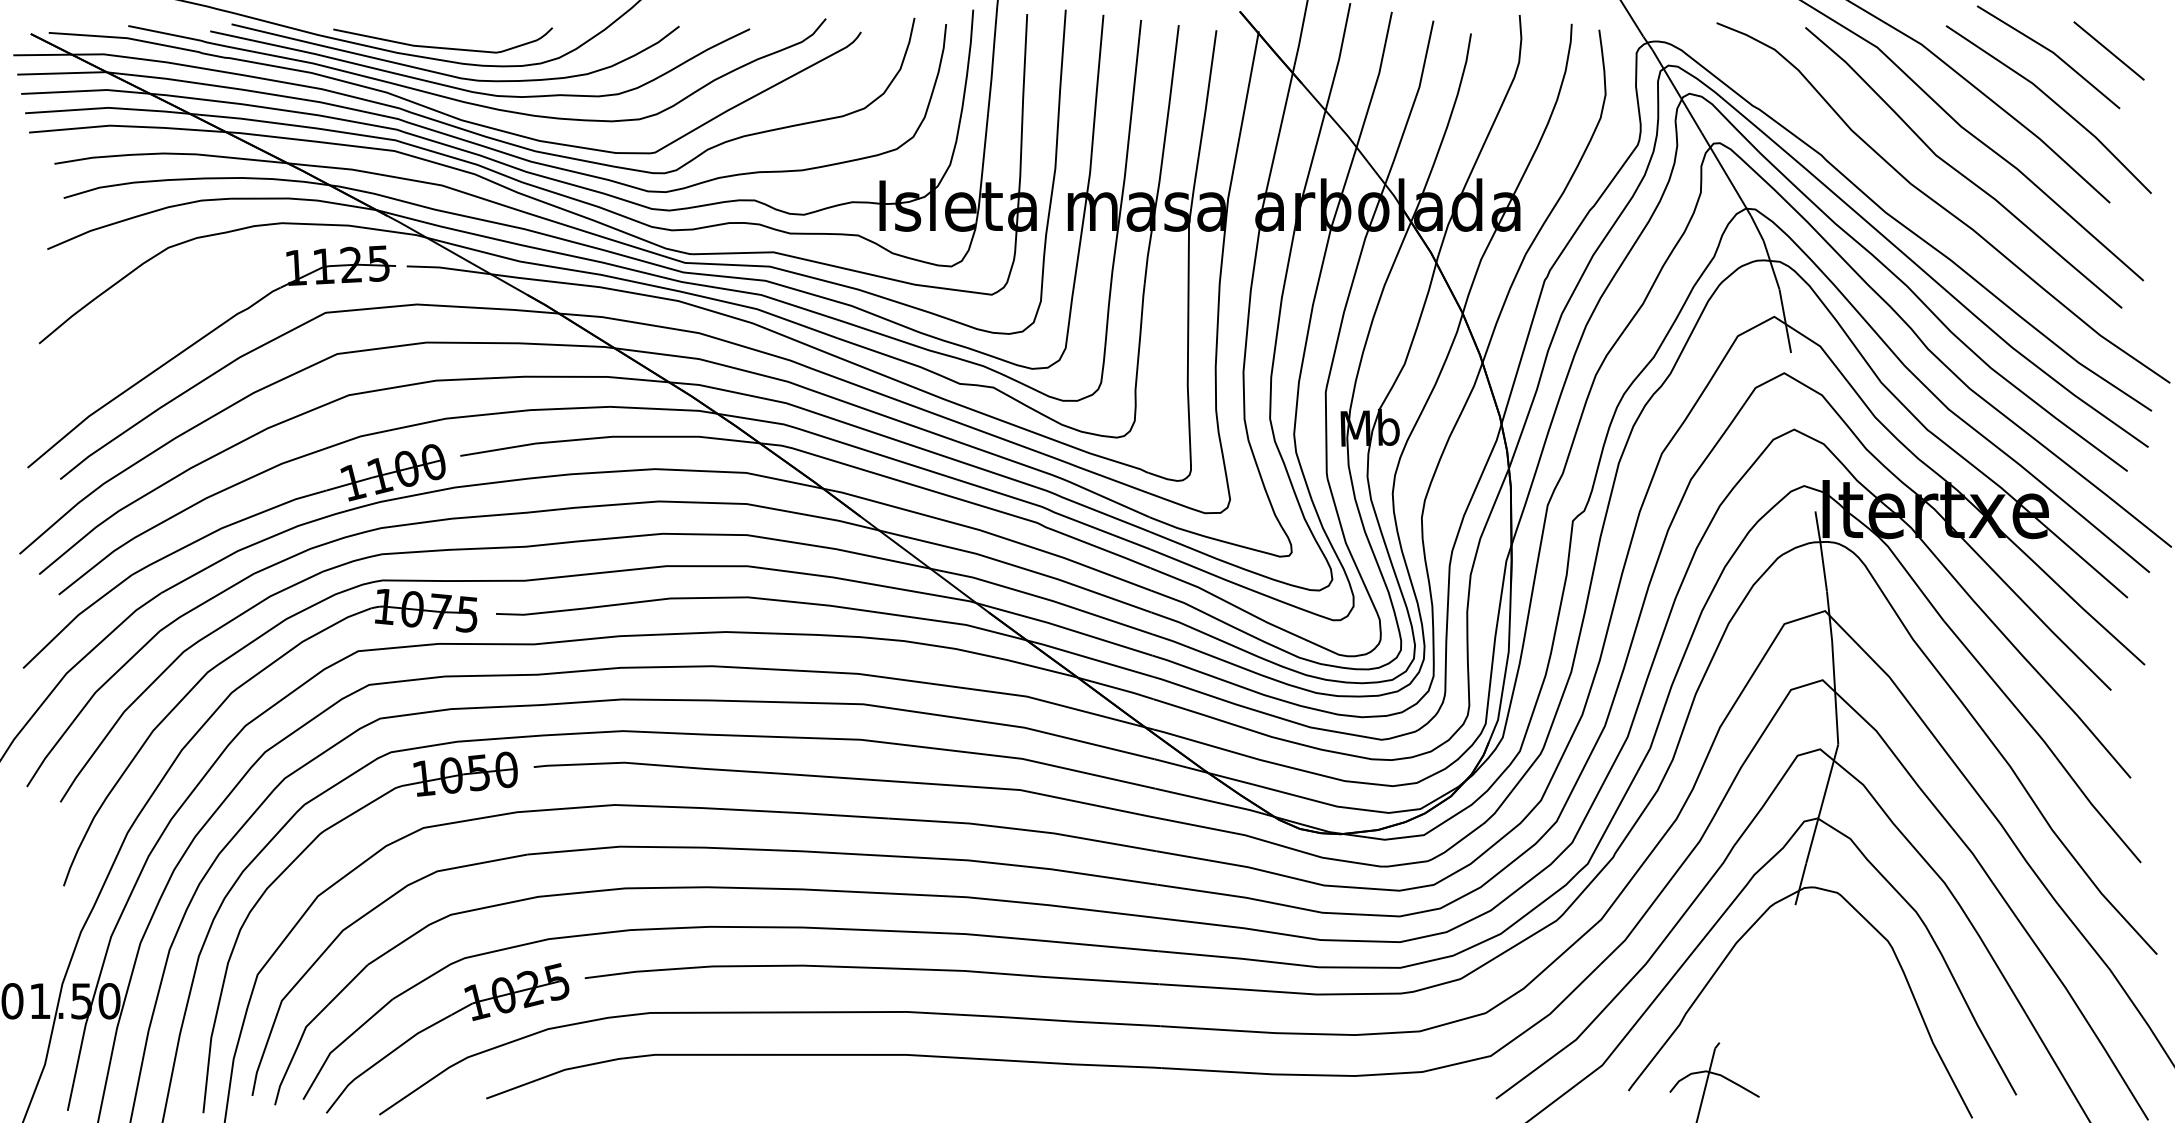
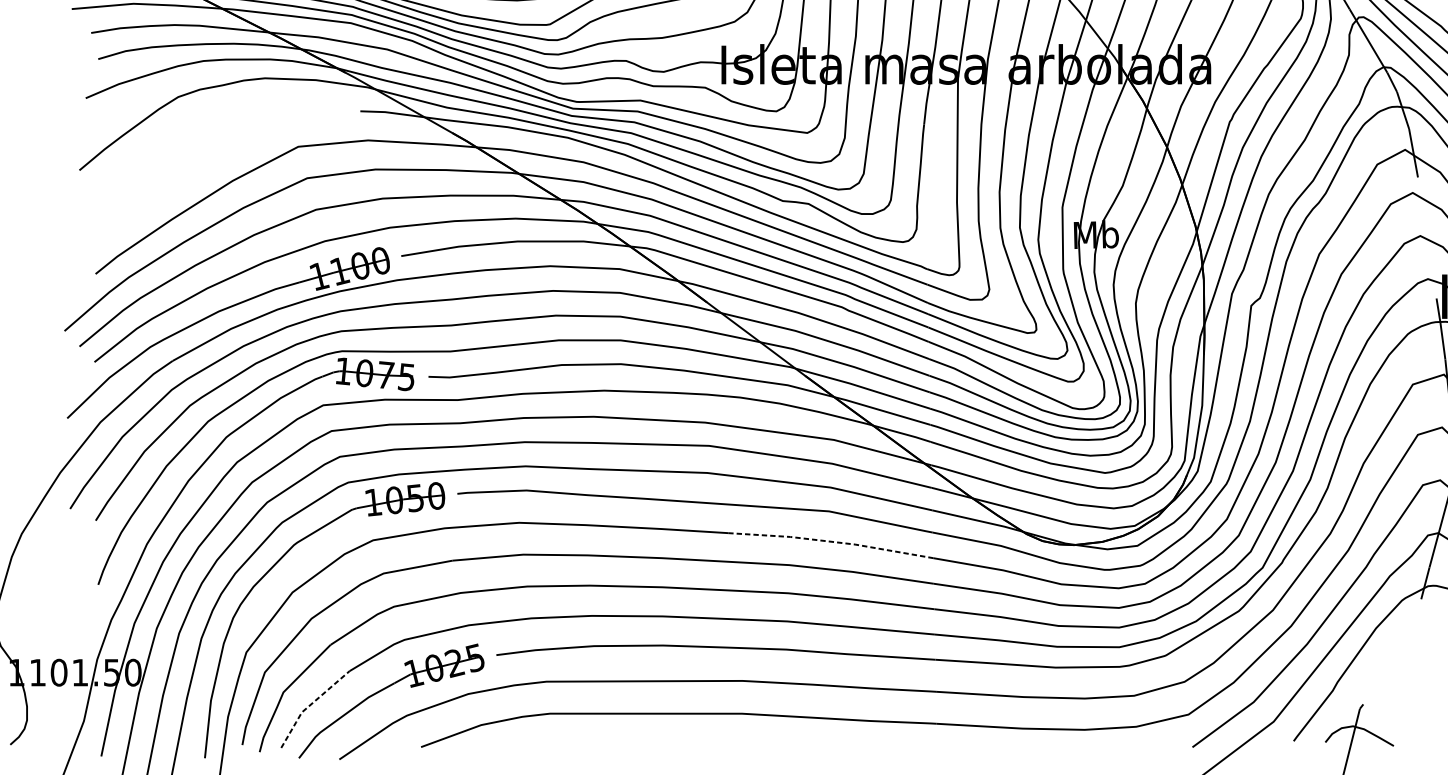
part: (199, 341) -> (201, 168), removed
line: (1022, 829) -> (830, 541), solid -> dashed
line: (340, 1044) -> (309, 705), solid -> dashed

